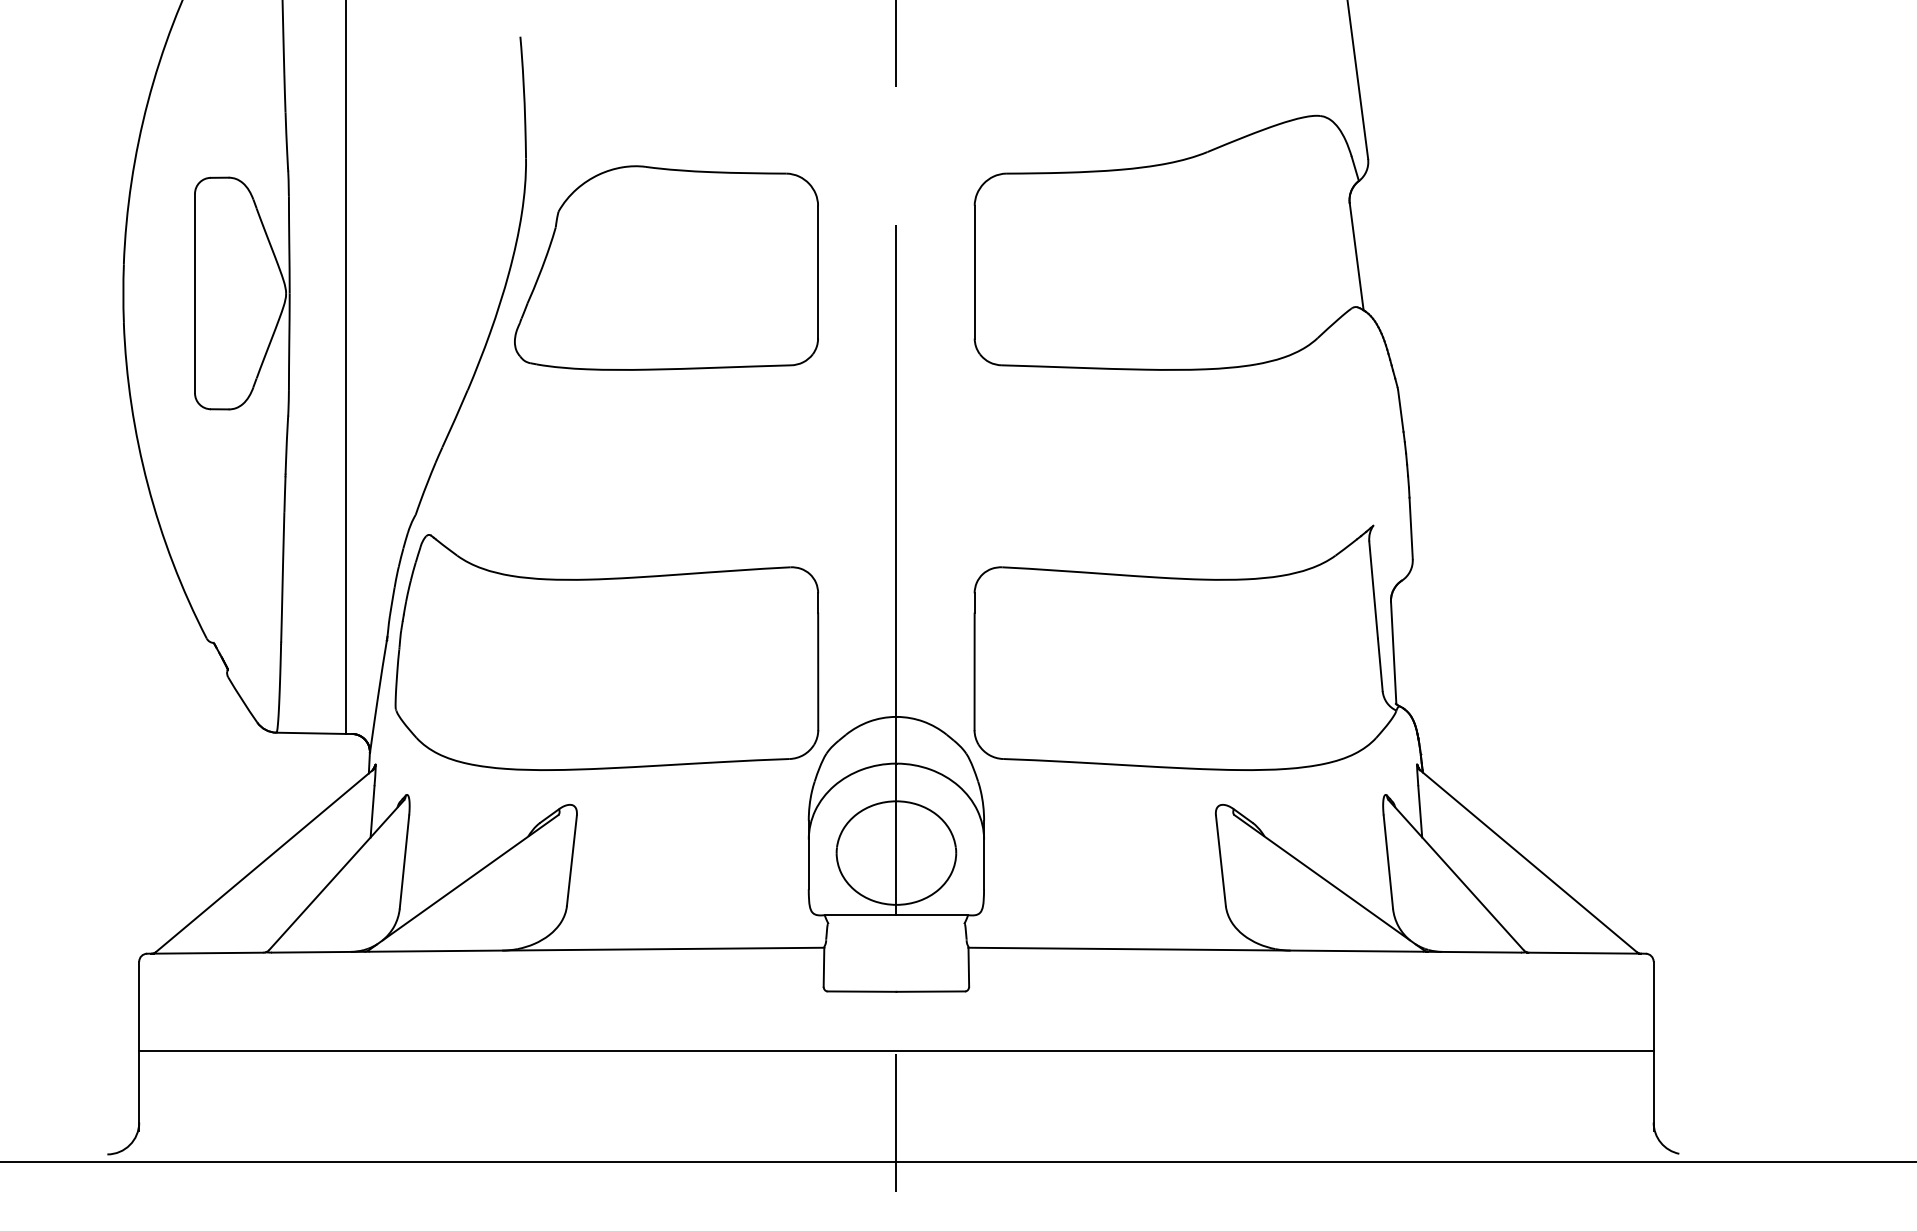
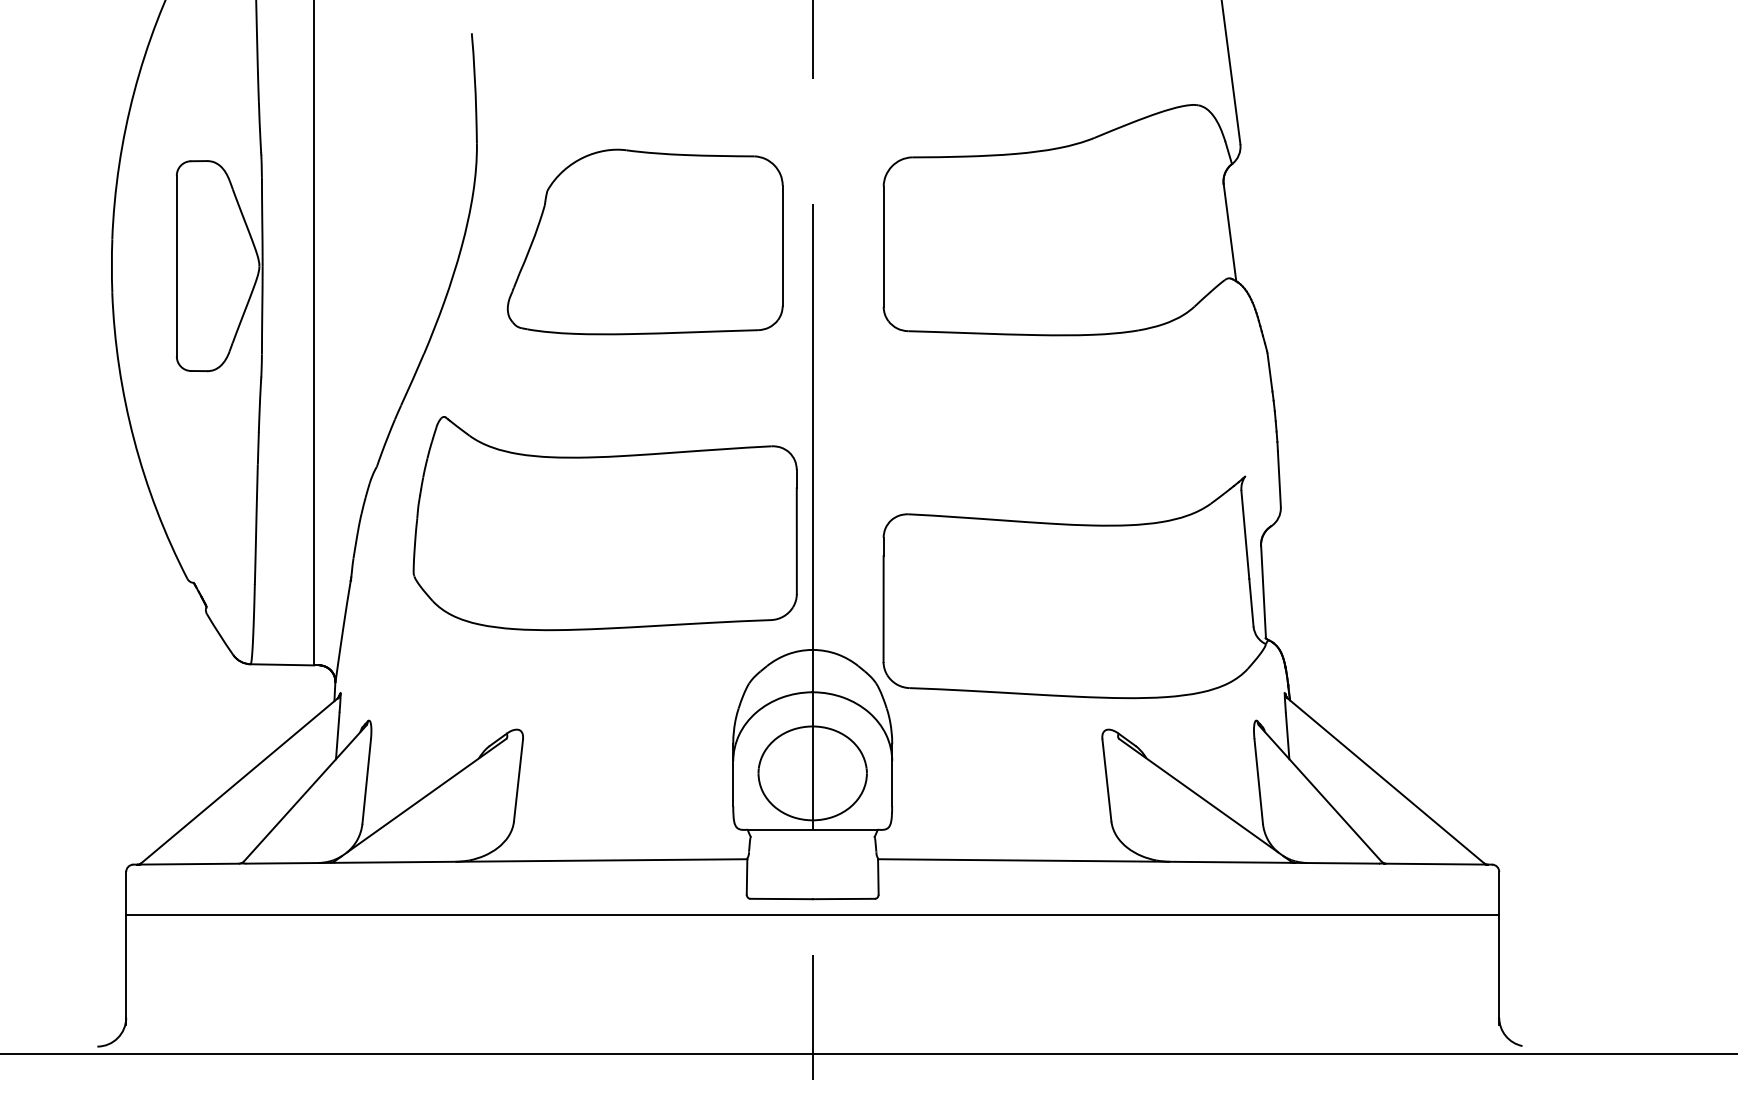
part: (665, 267) -> (644, 241), moved
part: (606, 652) -> (604, 523), moved
line: (896, 1050) -> (812, 914), moved

